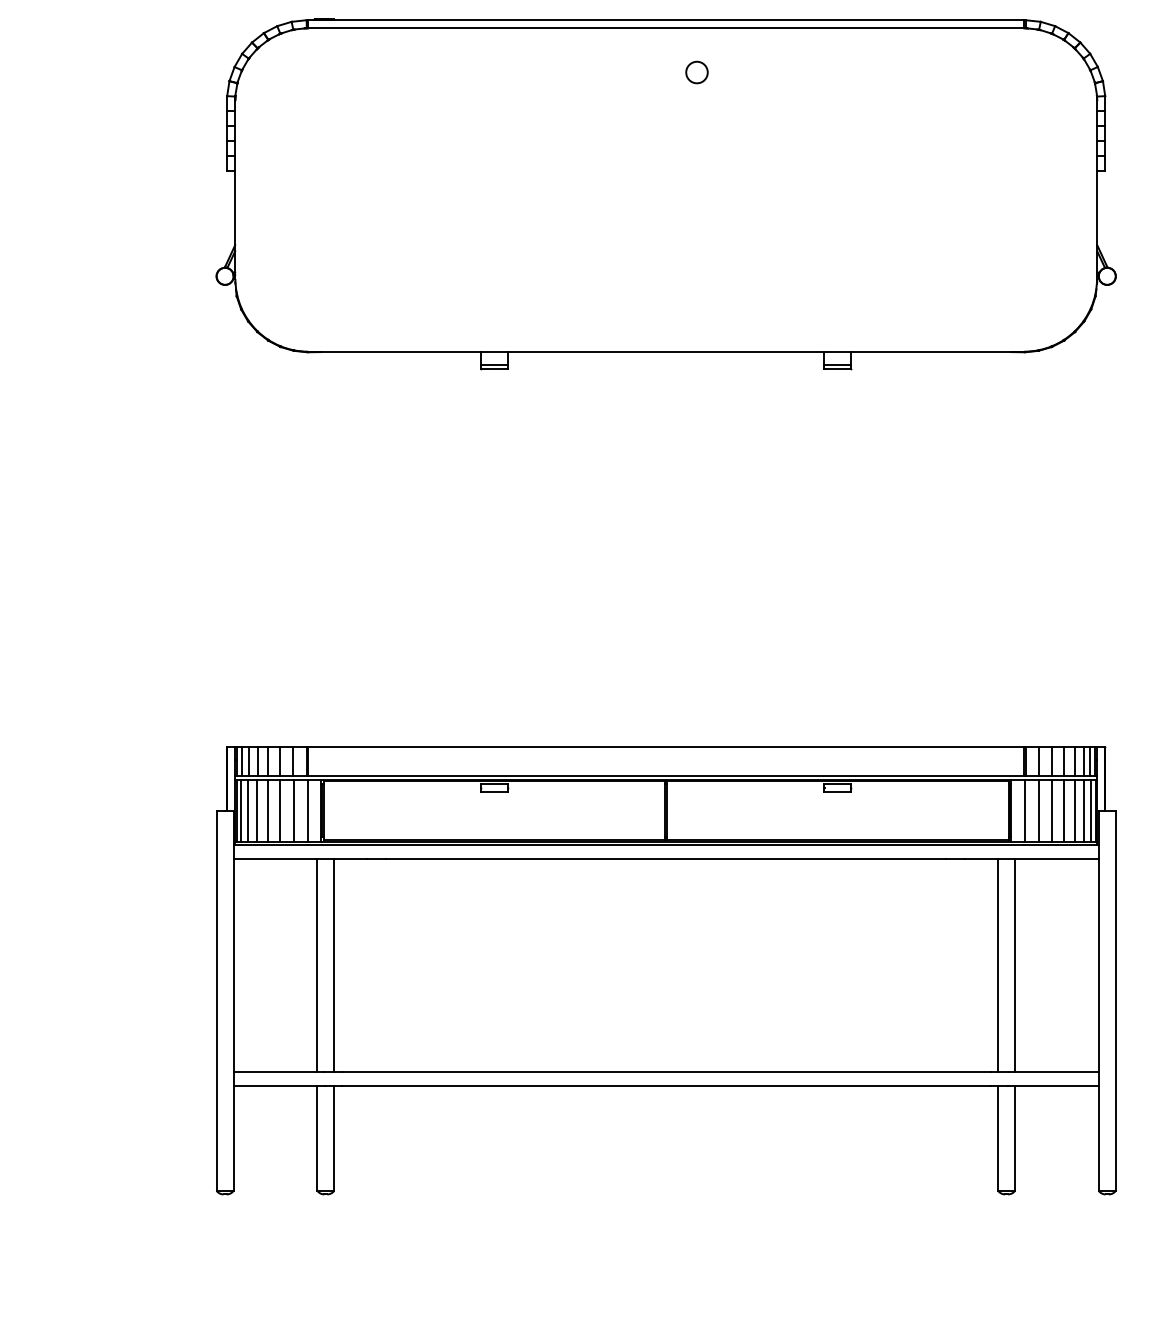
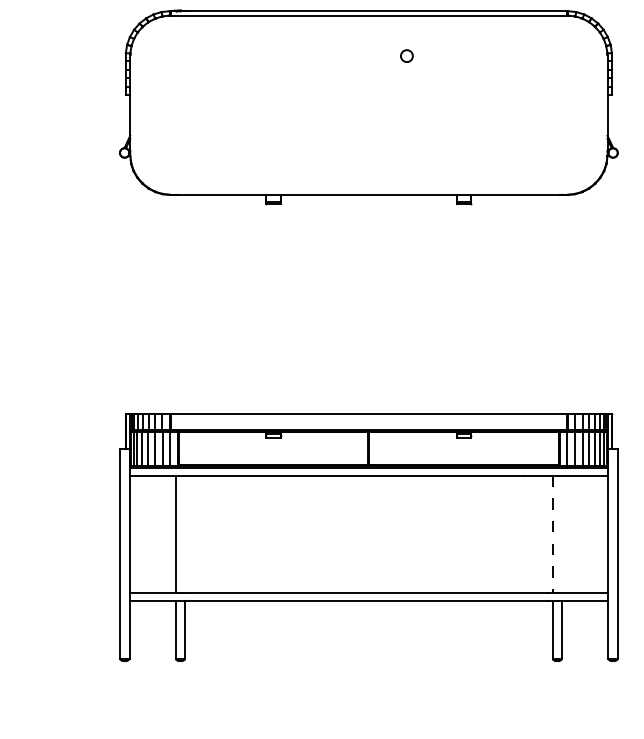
circle: (696, 71) -> (406, 55), moved
line: (334, 965) -> (185, 534), removed
line: (997, 965) -> (552, 534), solid -> dashed
line: (1015, 965) -> (562, 534), removed

